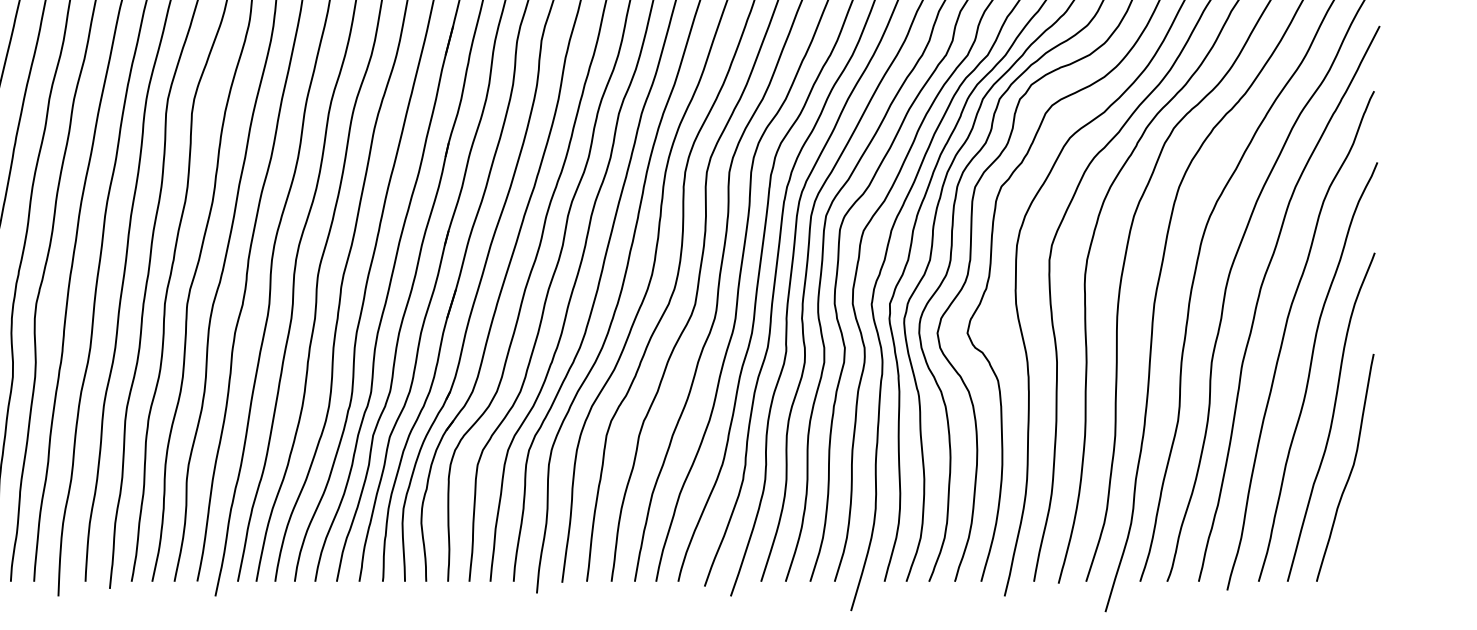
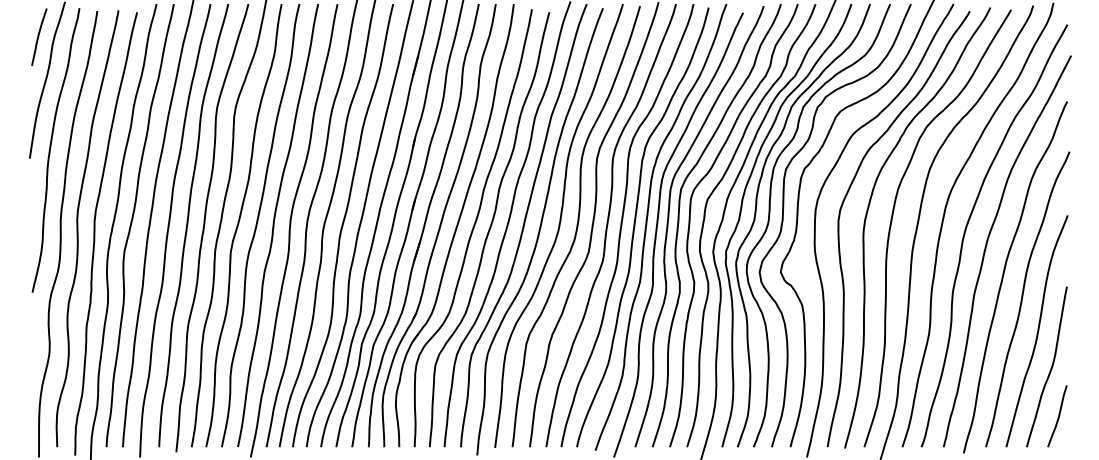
curve: (1361, 538) -> (1058, 416), added

